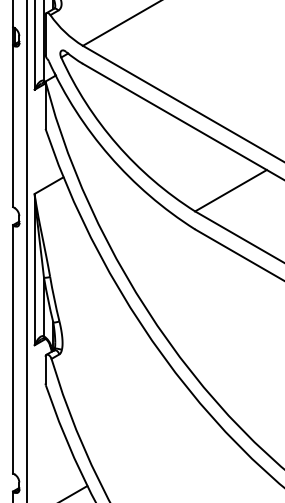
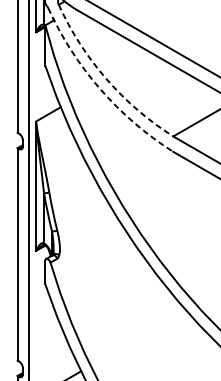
arc: (116, 144) -> (106, 79), solid -> dashed
arc: (109, 156) -> (100, 89), solid -> dashed

